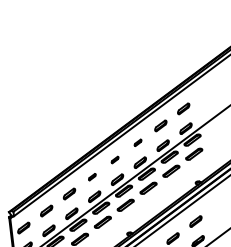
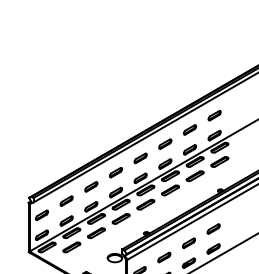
part: (138, 142) -> (165, 143), size x1.67
part: (115, 160) -> (140, 158), size x1.67
part: (91, 176) -> (115, 172), size x1.67

